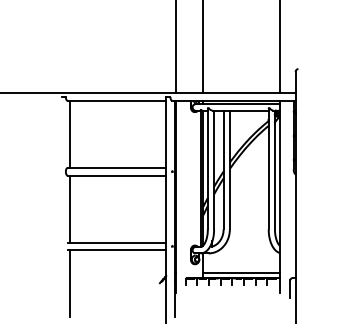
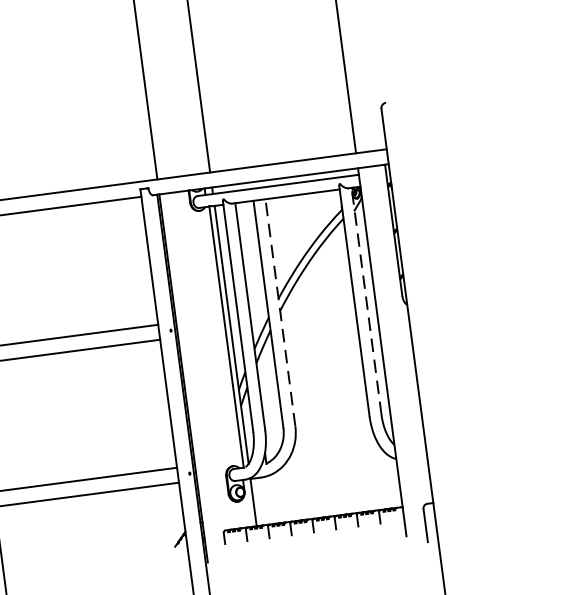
line: (229, 169) -> (279, 311), solid -> dashed
line: (274, 169) -> (365, 300), solid -> dashed
line: (241, 272) -> (328, 505), removed

